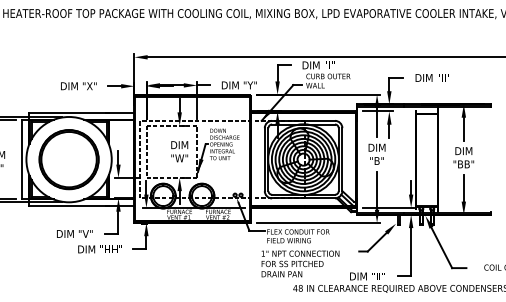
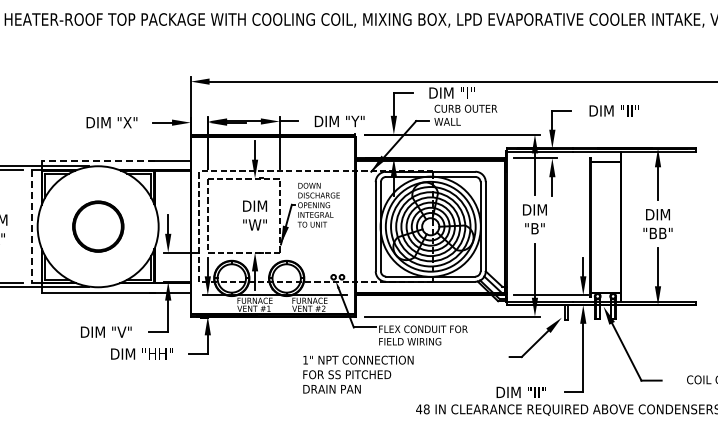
line: (68, 112) -> (97, 160), solid -> dashed
part: (69, 159) -> (98, 226), size x0.6
line: (22, 160) -> (31, 227), solid -> dashed
text: (300, 263) -> (358, 374), moved

